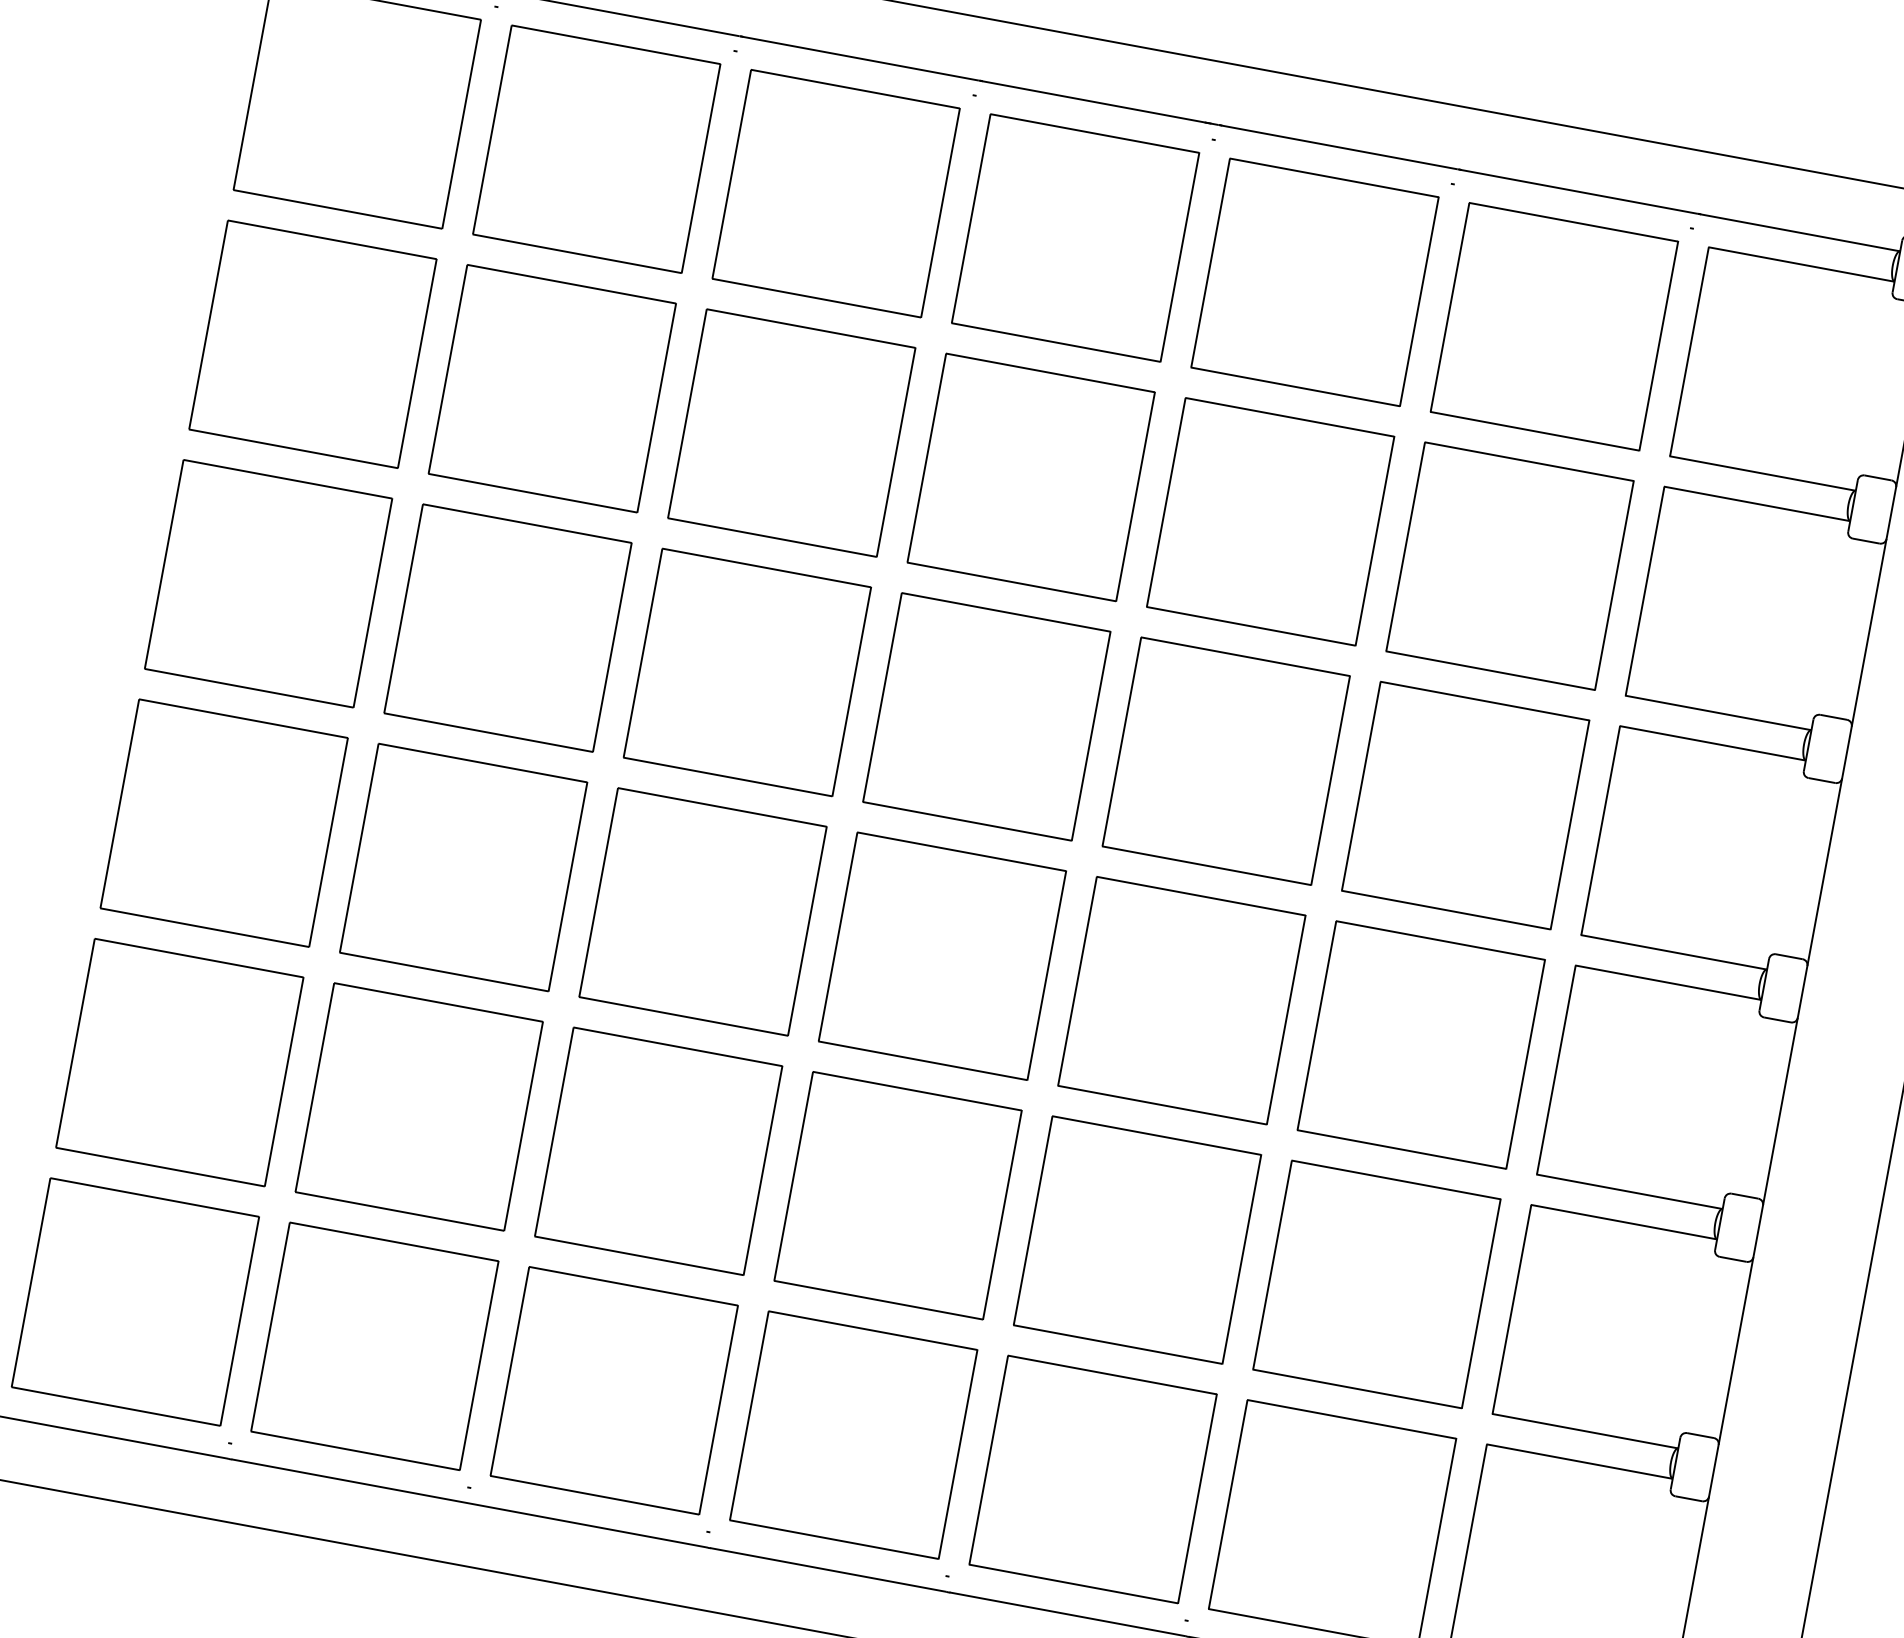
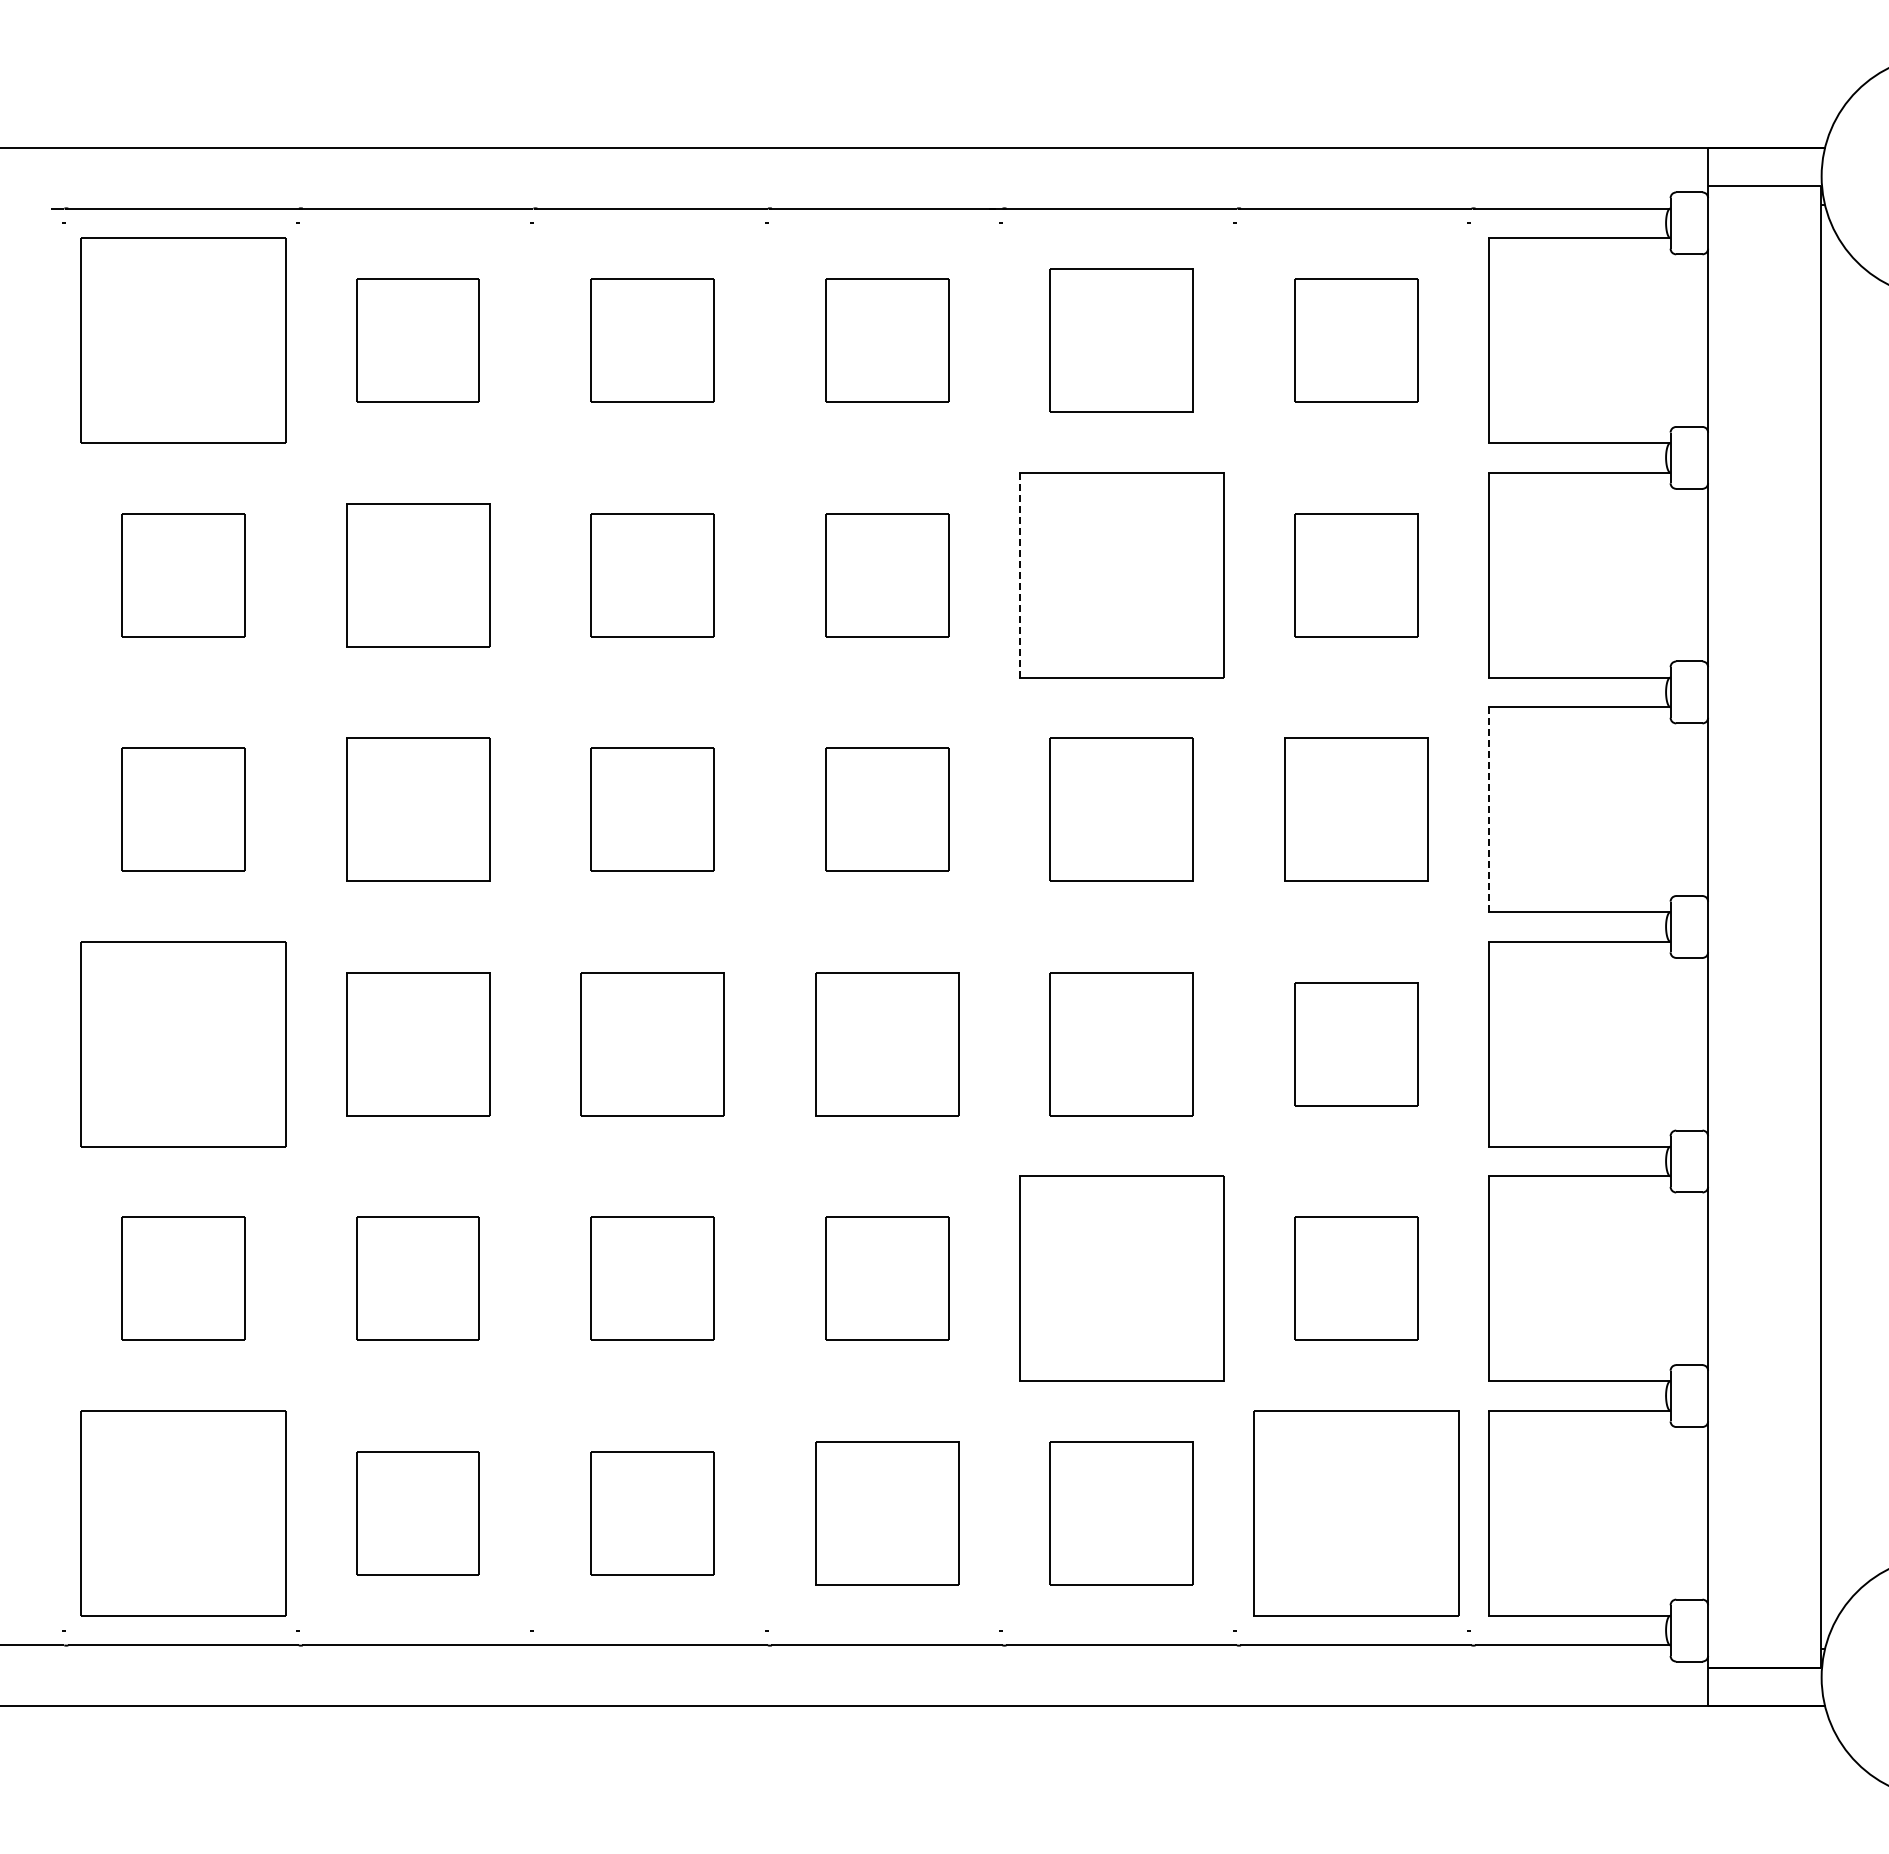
part: (596, 149) -> (417, 340), size x0.6
part: (835, 193) -> (652, 340), size x0.6
part: (1075, 237) -> (887, 340), size x0.6
part: (1314, 282) -> (1121, 340), size x0.7
part: (1554, 326) -> (1356, 340), size x0.6
part: (312, 344) -> (183, 575), size x0.6
part: (551, 388) -> (417, 575), size x0.7
part: (791, 433) -> (652, 575), size x0.6
part: (1031, 477) -> (887, 575), size x0.6
line: (1166, 502) -> (1019, 575), solid -> dashed
part: (1510, 566) -> (1356, 575), size x0.6
part: (268, 583) -> (183, 809), size x0.6
part: (507, 627) -> (417, 809), size x0.7
part: (747, 672) -> (652, 809), size x0.6
part: (987, 716) -> (887, 809), size x0.6
part: (1225, 760) -> (1121, 809), size x0.7
part: (1465, 805) -> (1356, 809), size x0.7
line: (1600, 831) -> (1488, 810), solid -> dashed
part: (462, 867) -> (417, 1044), size x0.7
part: (702, 912) -> (652, 1044), size x0.7
part: (942, 956) -> (887, 1044), size x0.7
part: (1181, 1000) -> (1121, 1044), size x0.7
part: (1421, 1045) -> (1356, 1044), size x0.6
part: (179, 1062) -> (183, 1278), size x0.6
part: (418, 1106) -> (417, 1278), size x0.6
part: (658, 1151) -> (652, 1278), size x0.6
part: (898, 1195) -> (887, 1278), size x0.6
part: (1377, 1284) -> (1356, 1278), size x0.6
part: (374, 1346) -> (417, 1513), size x0.6
part: (614, 1390) -> (652, 1513), size x0.6
part: (853, 1435) -> (887, 1513), size x0.7
part: (1092, 1479) -> (1121, 1513), size x0.7

